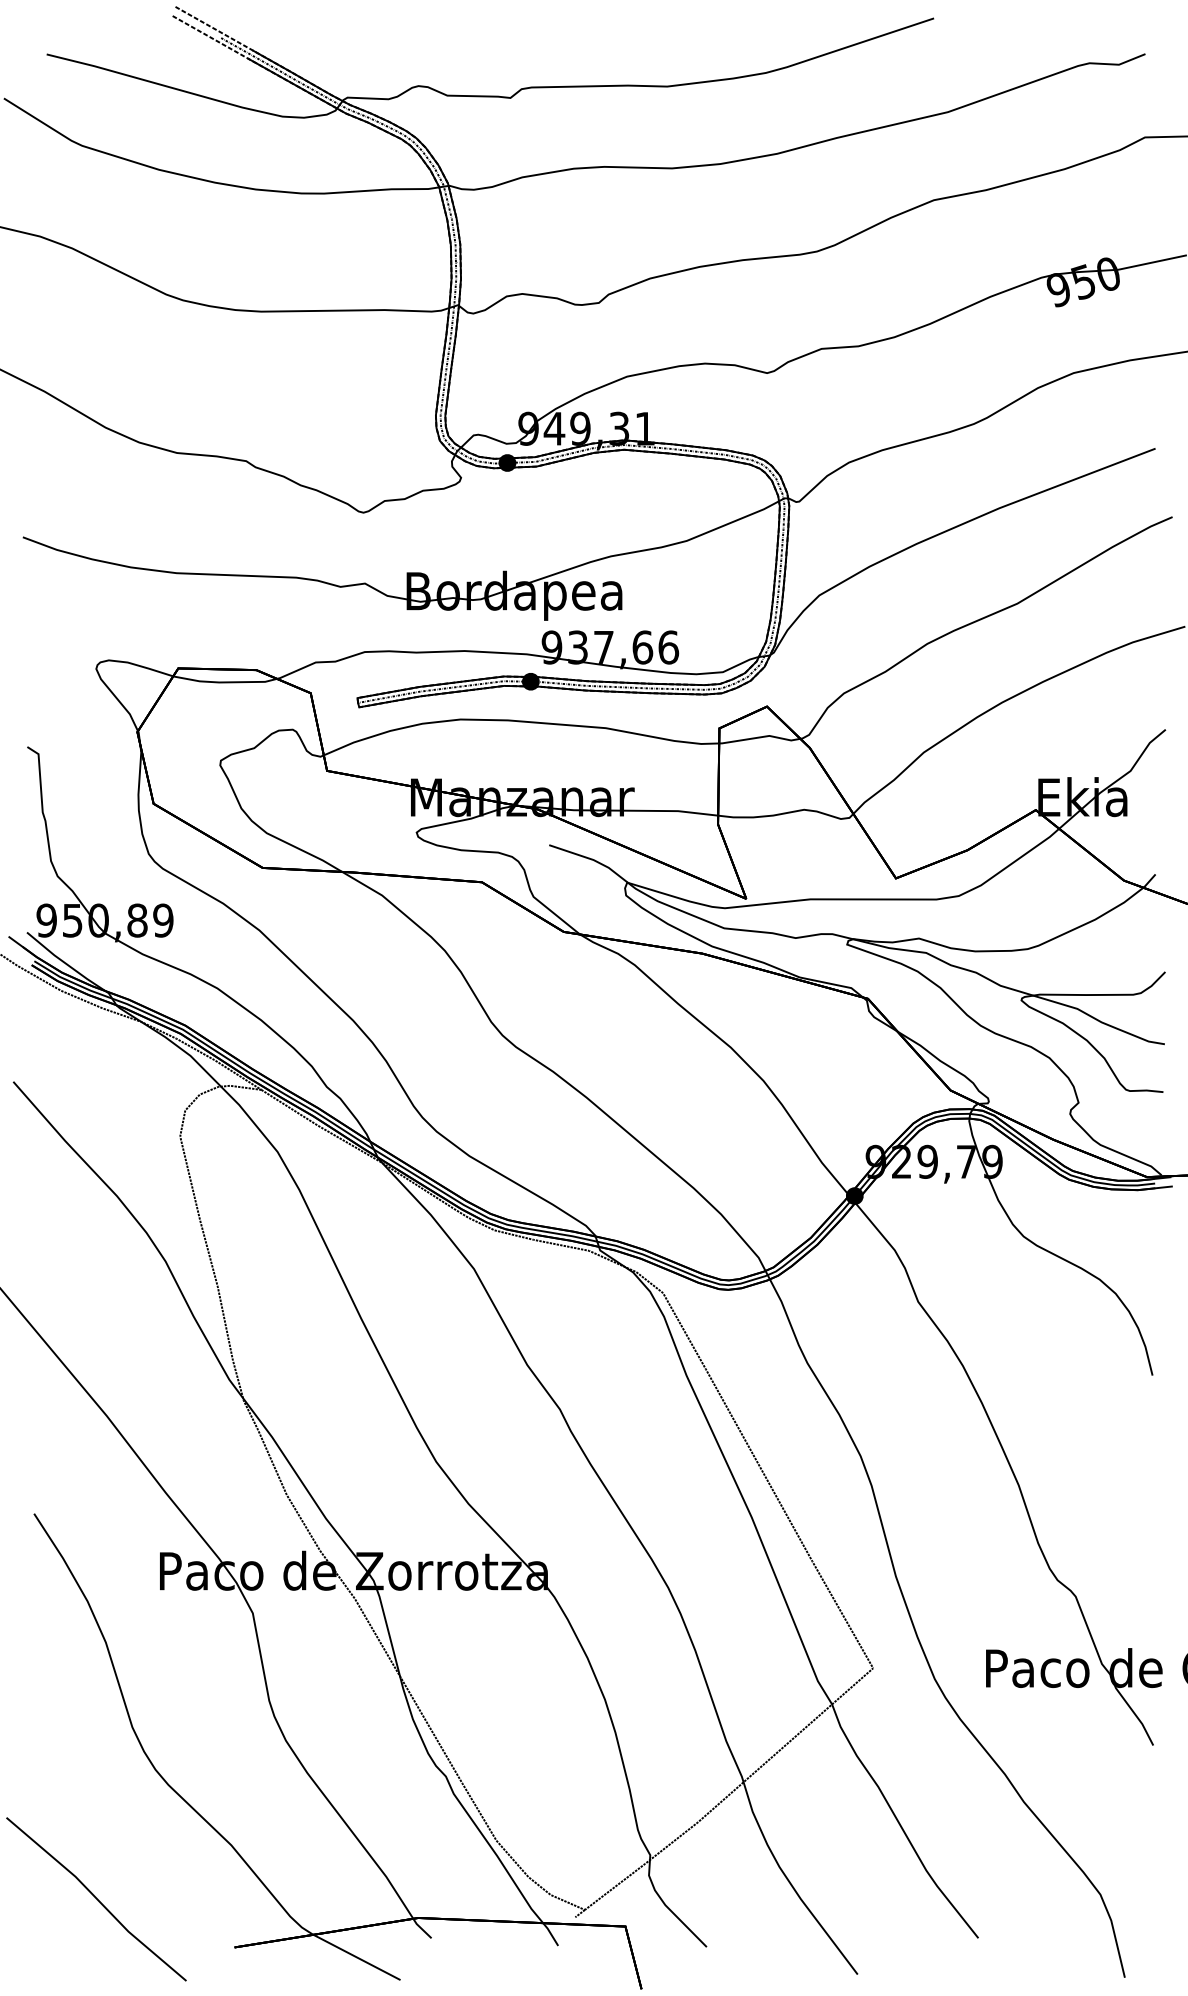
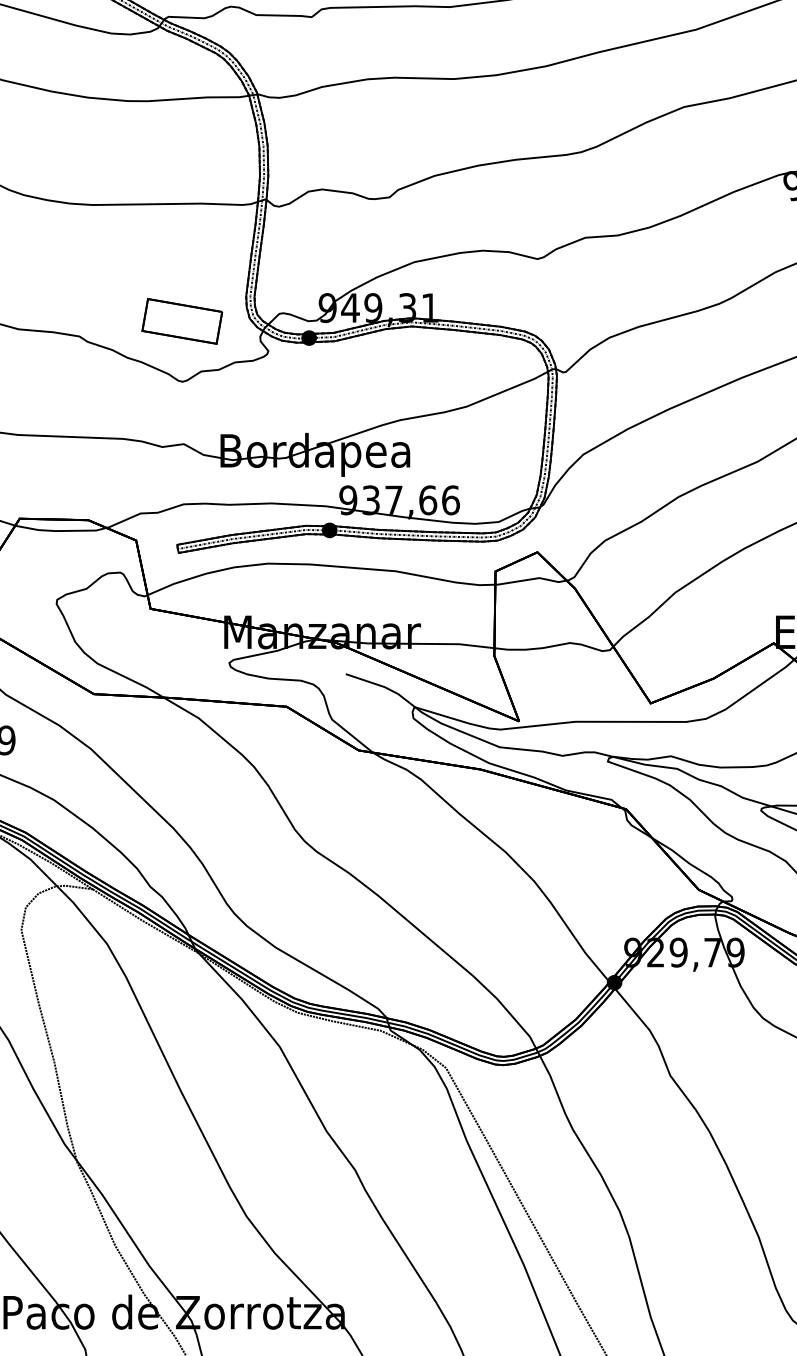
part: (362, 443) -> (181, 320), added

